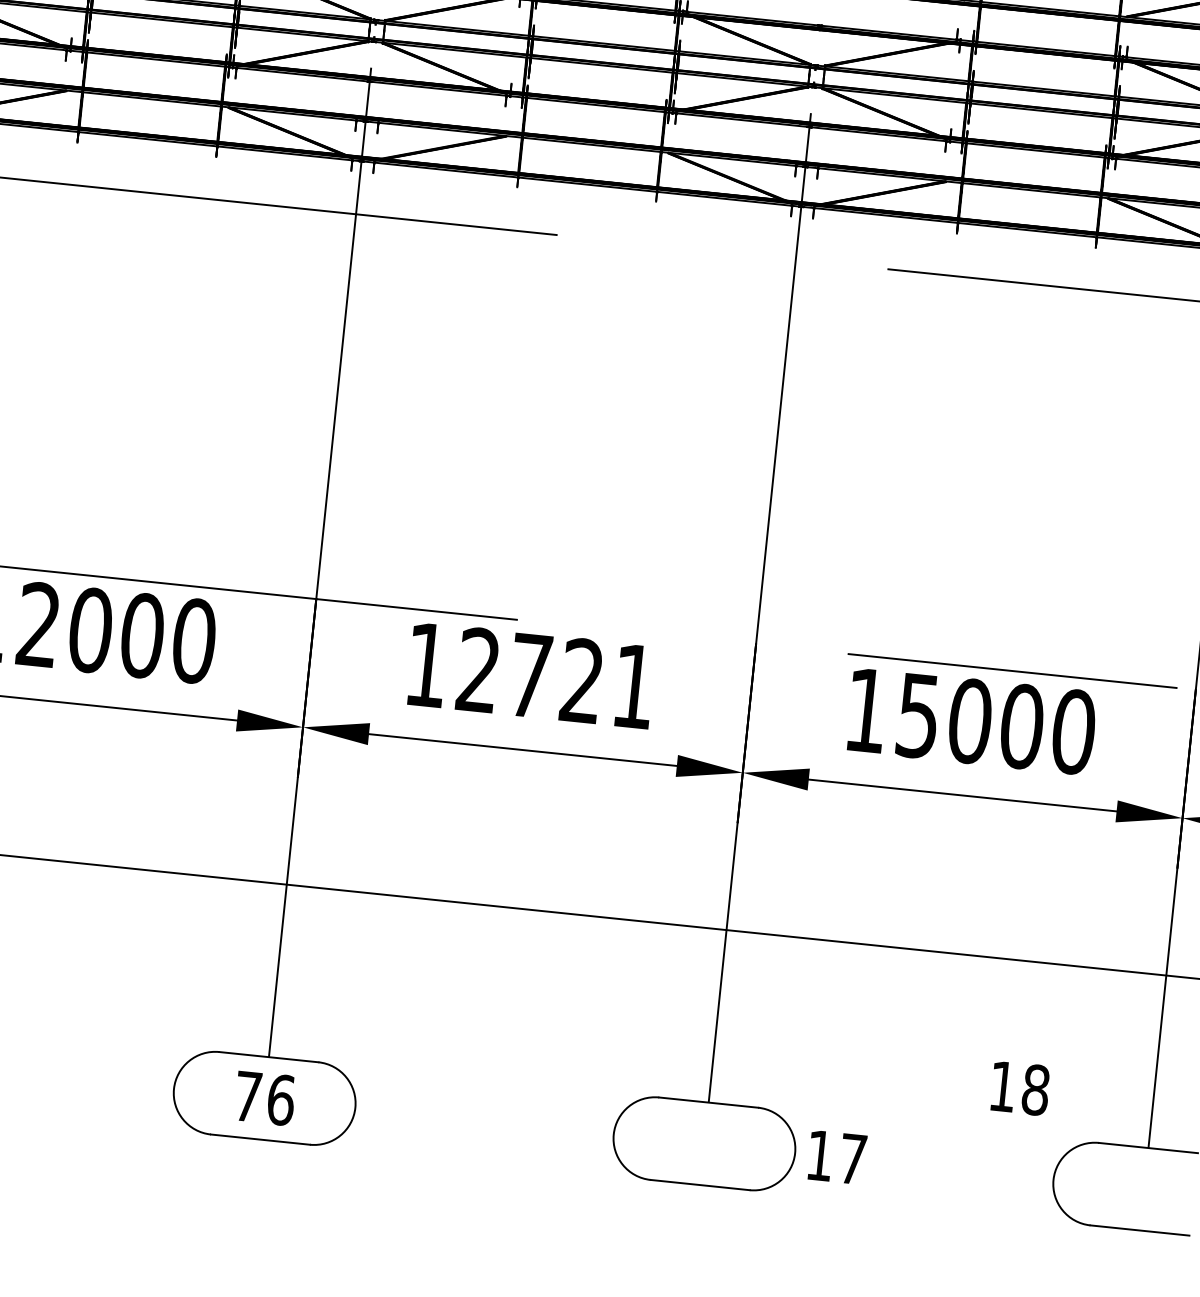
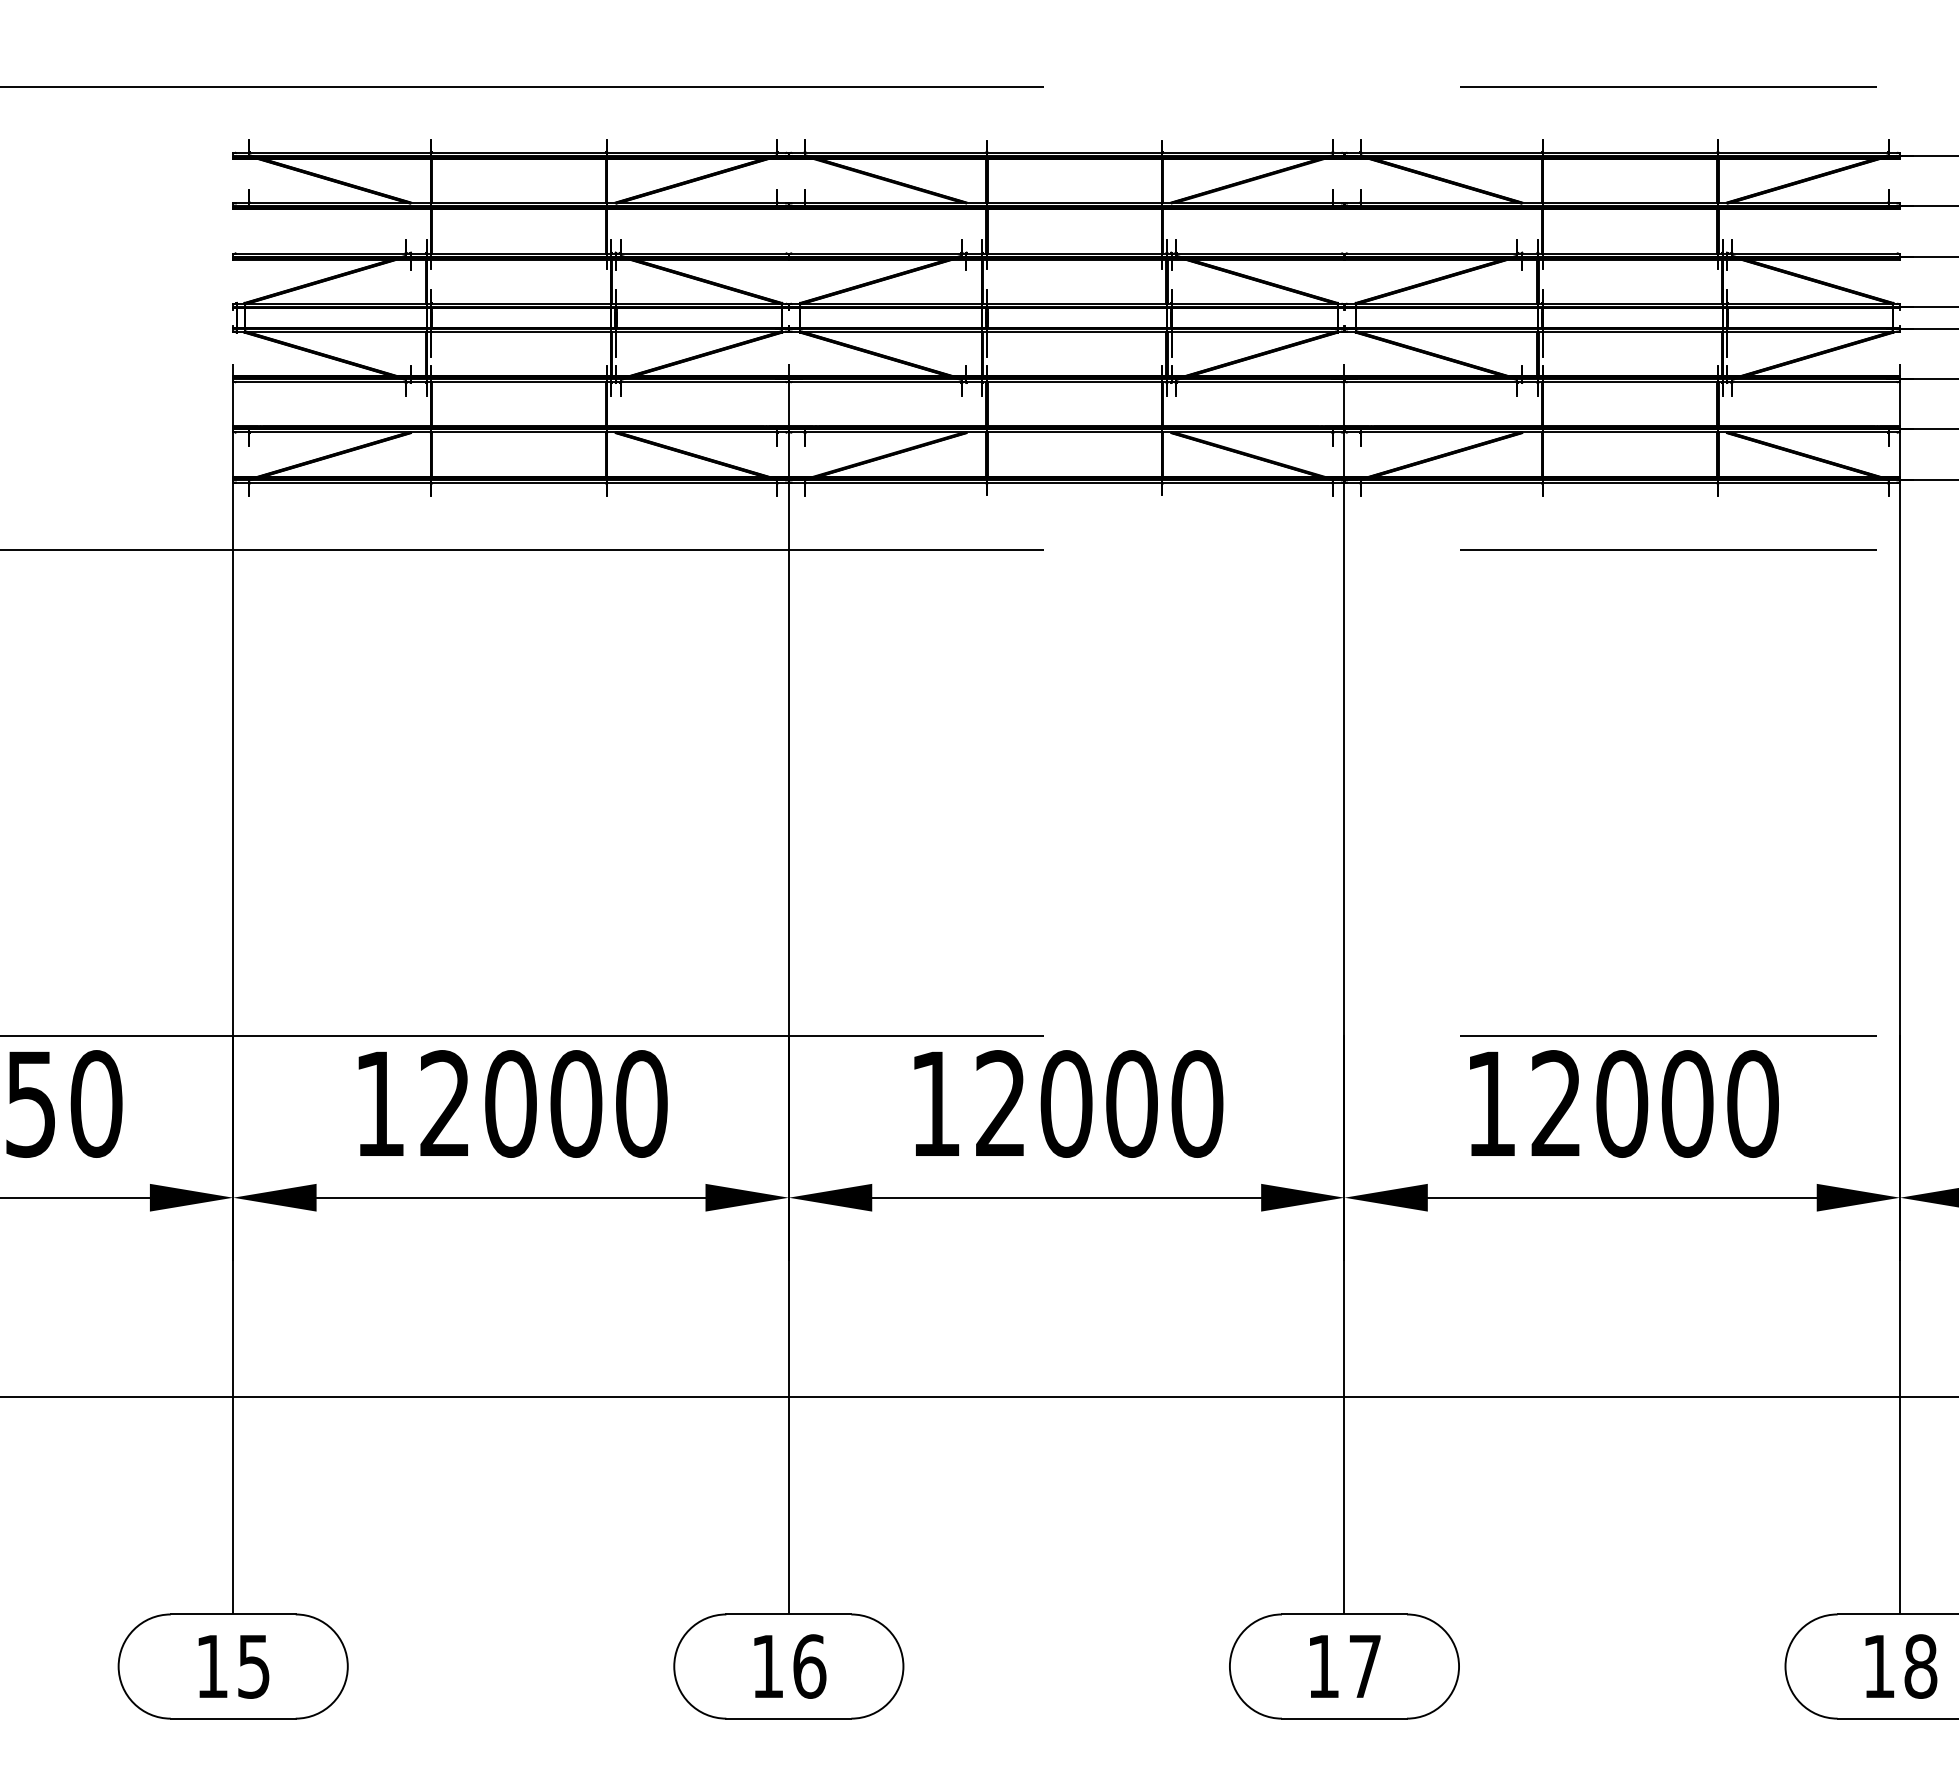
text: (581, 680) -> (1131, 1103), 12721 -> 12000
text: (917, 715) -> (1555, 1103), 15000 -> 12000
text: (1020, 1088) -> (1901, 1666), moved
text: (247, 1096) -> (767, 1666), 76 -> 16
text: (837, 1157) -> (1345, 1666), moved

